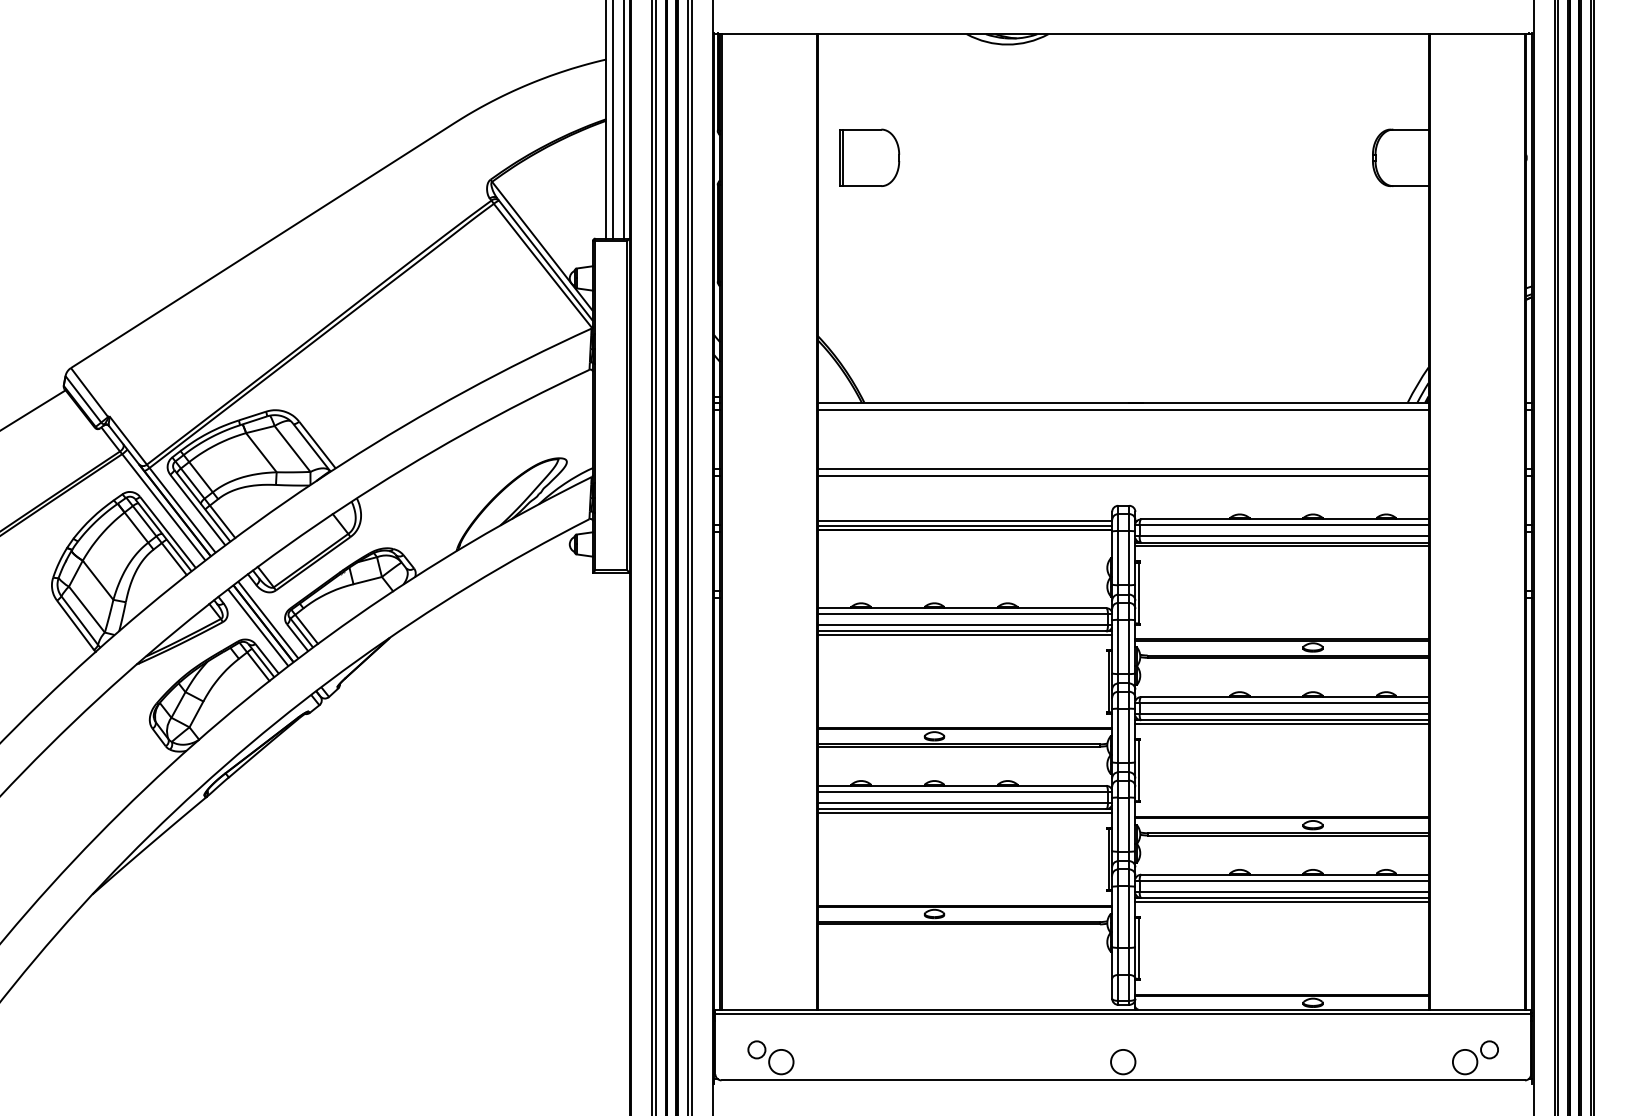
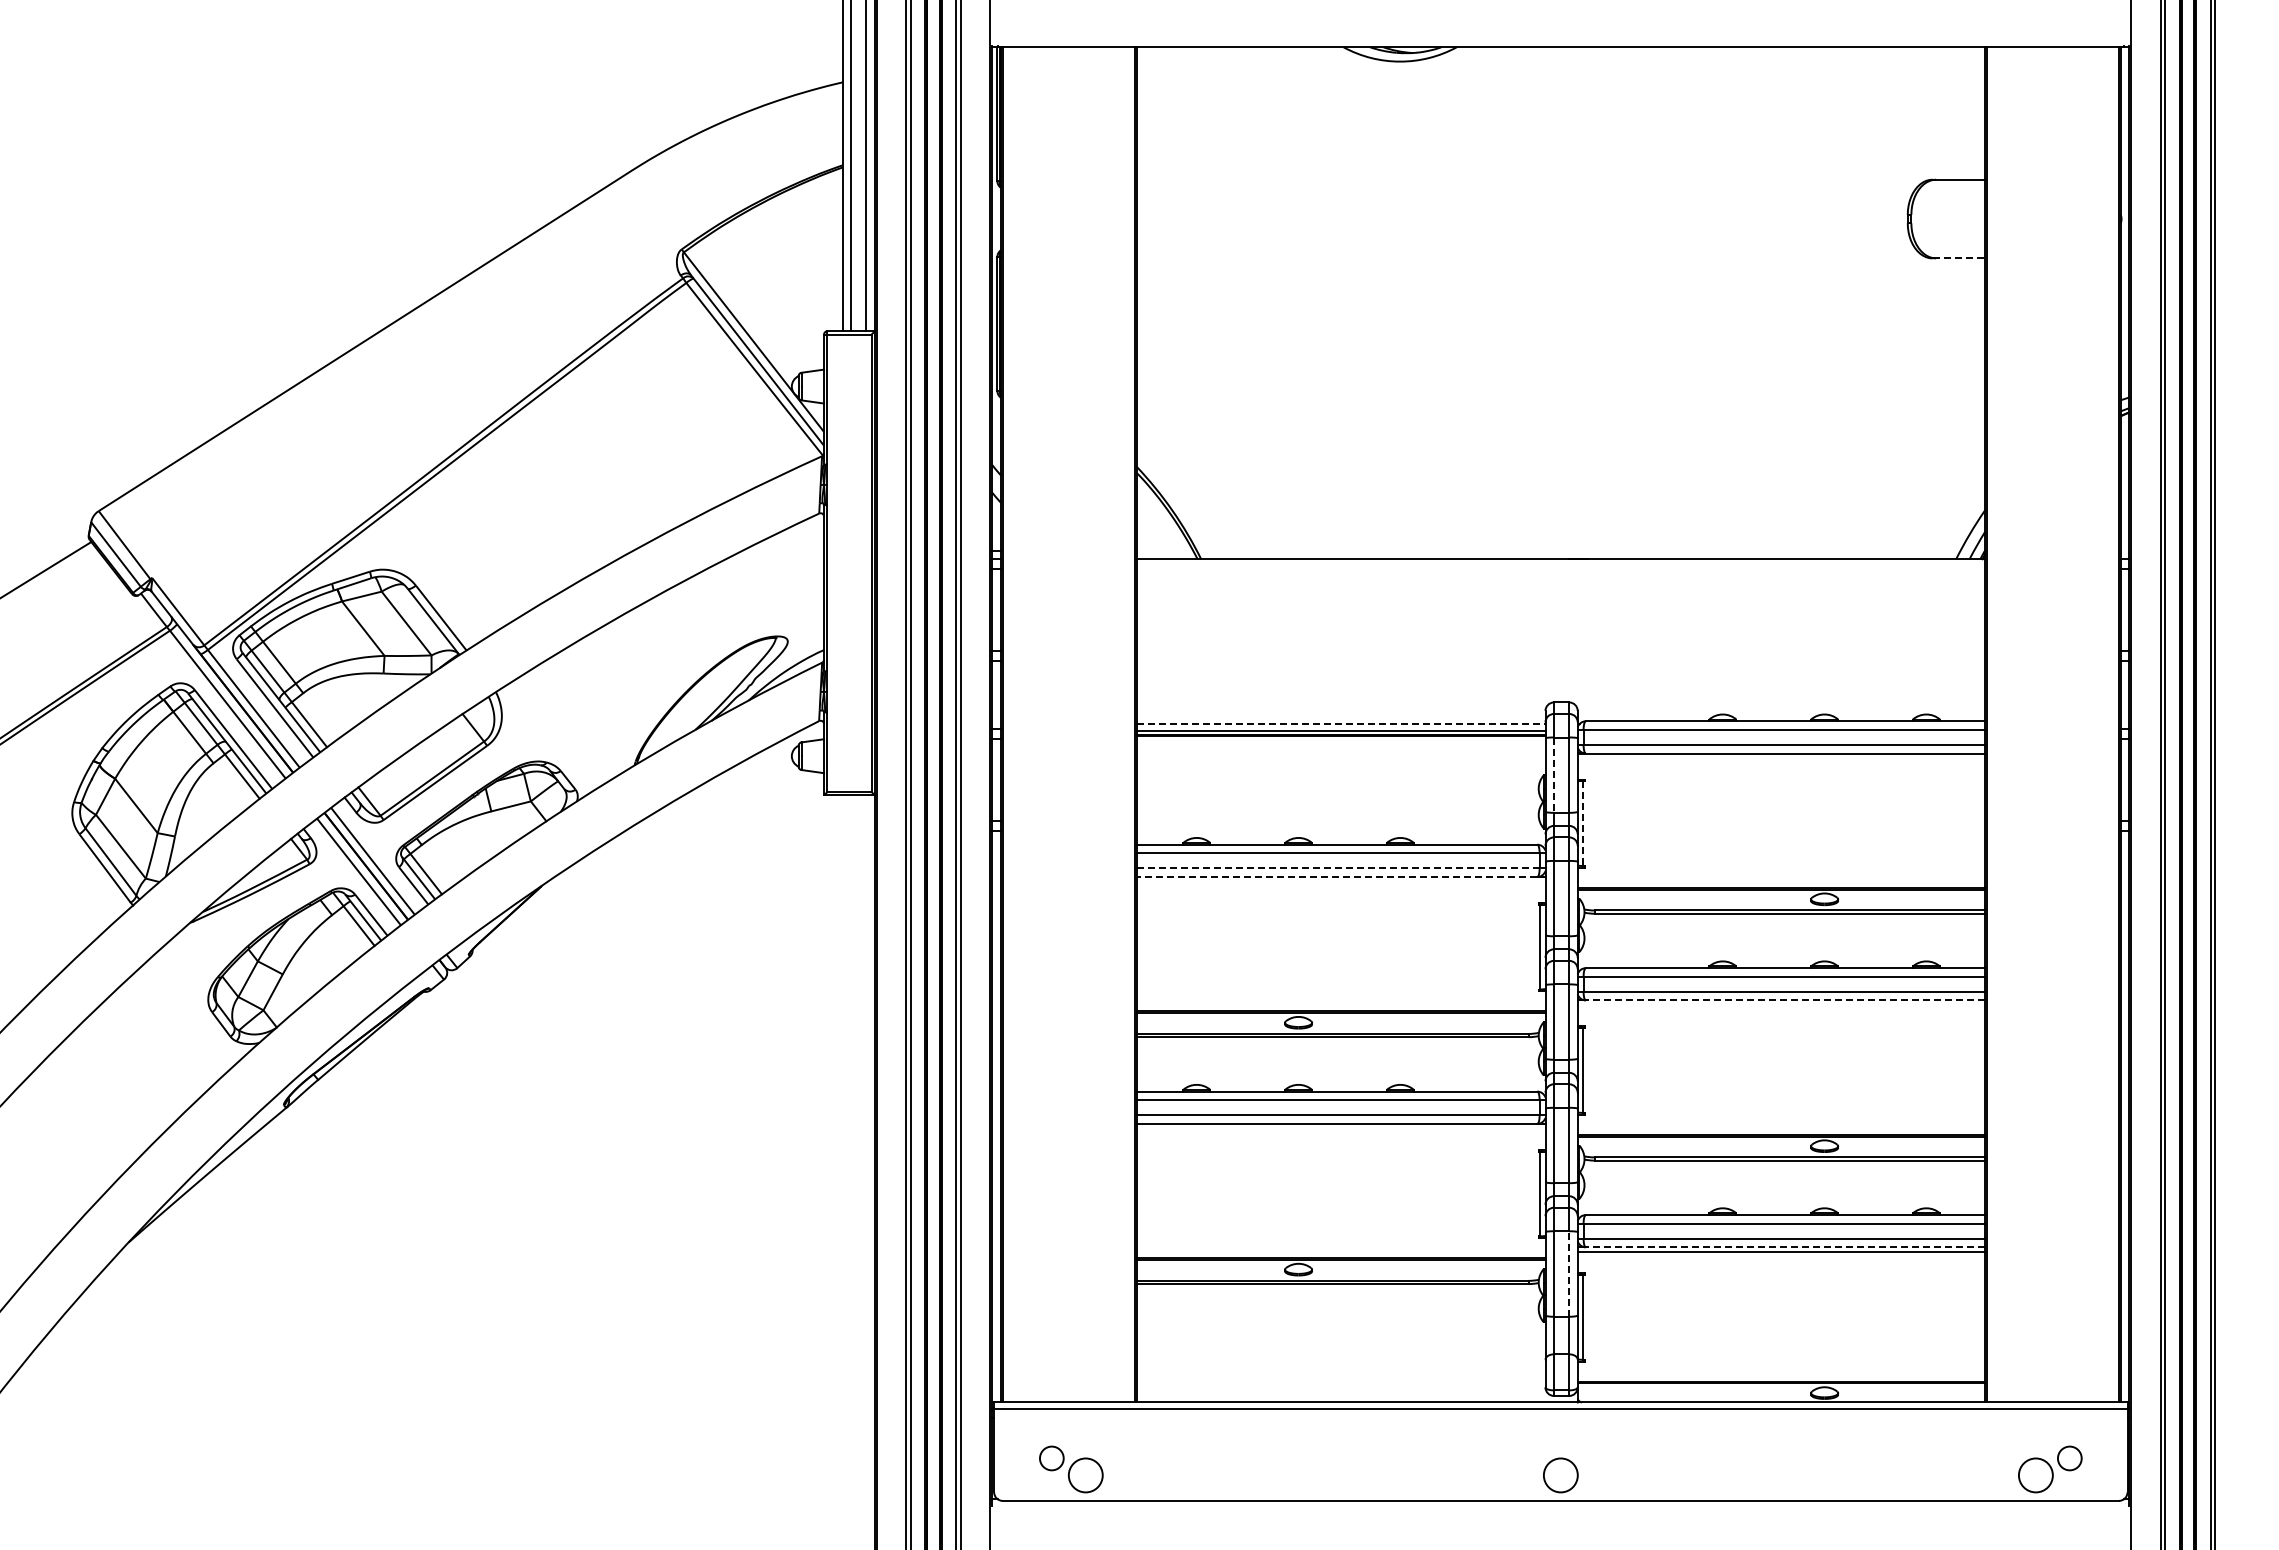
part: (869, 157) -> (1208, 218), removed
line: (1410, 186) -> (1959, 258), solid -> dashed
line: (1122, 410) -> (1560, 569), removed
line: (1122, 468) -> (1560, 650), removed
line: (1122, 476) -> (1560, 661), removed
line: (965, 520) -> (1341, 723), solid -> dashed
line: (1282, 546) -> (1781, 758), removed
line: (1117, 558) -> (1553, 775), solid -> dashed
line: (1138, 593) -> (1582, 824), solid -> dashed
line: (963, 625) -> (1338, 868), solid -> dashed
line: (961, 631) -> (1336, 876), solid -> dashed
line: (964, 635) -> (1340, 882), removed
line: (1284, 720) -> (1785, 1000), solid -> dashed
line: (1282, 723) -> (1781, 1005), removed
line: (964, 812) -> (1340, 1128), removed
line: (1284, 898) -> (1785, 1247), solid -> dashed
line: (1129, 916) -> (1569, 1273), solid -> dashed

